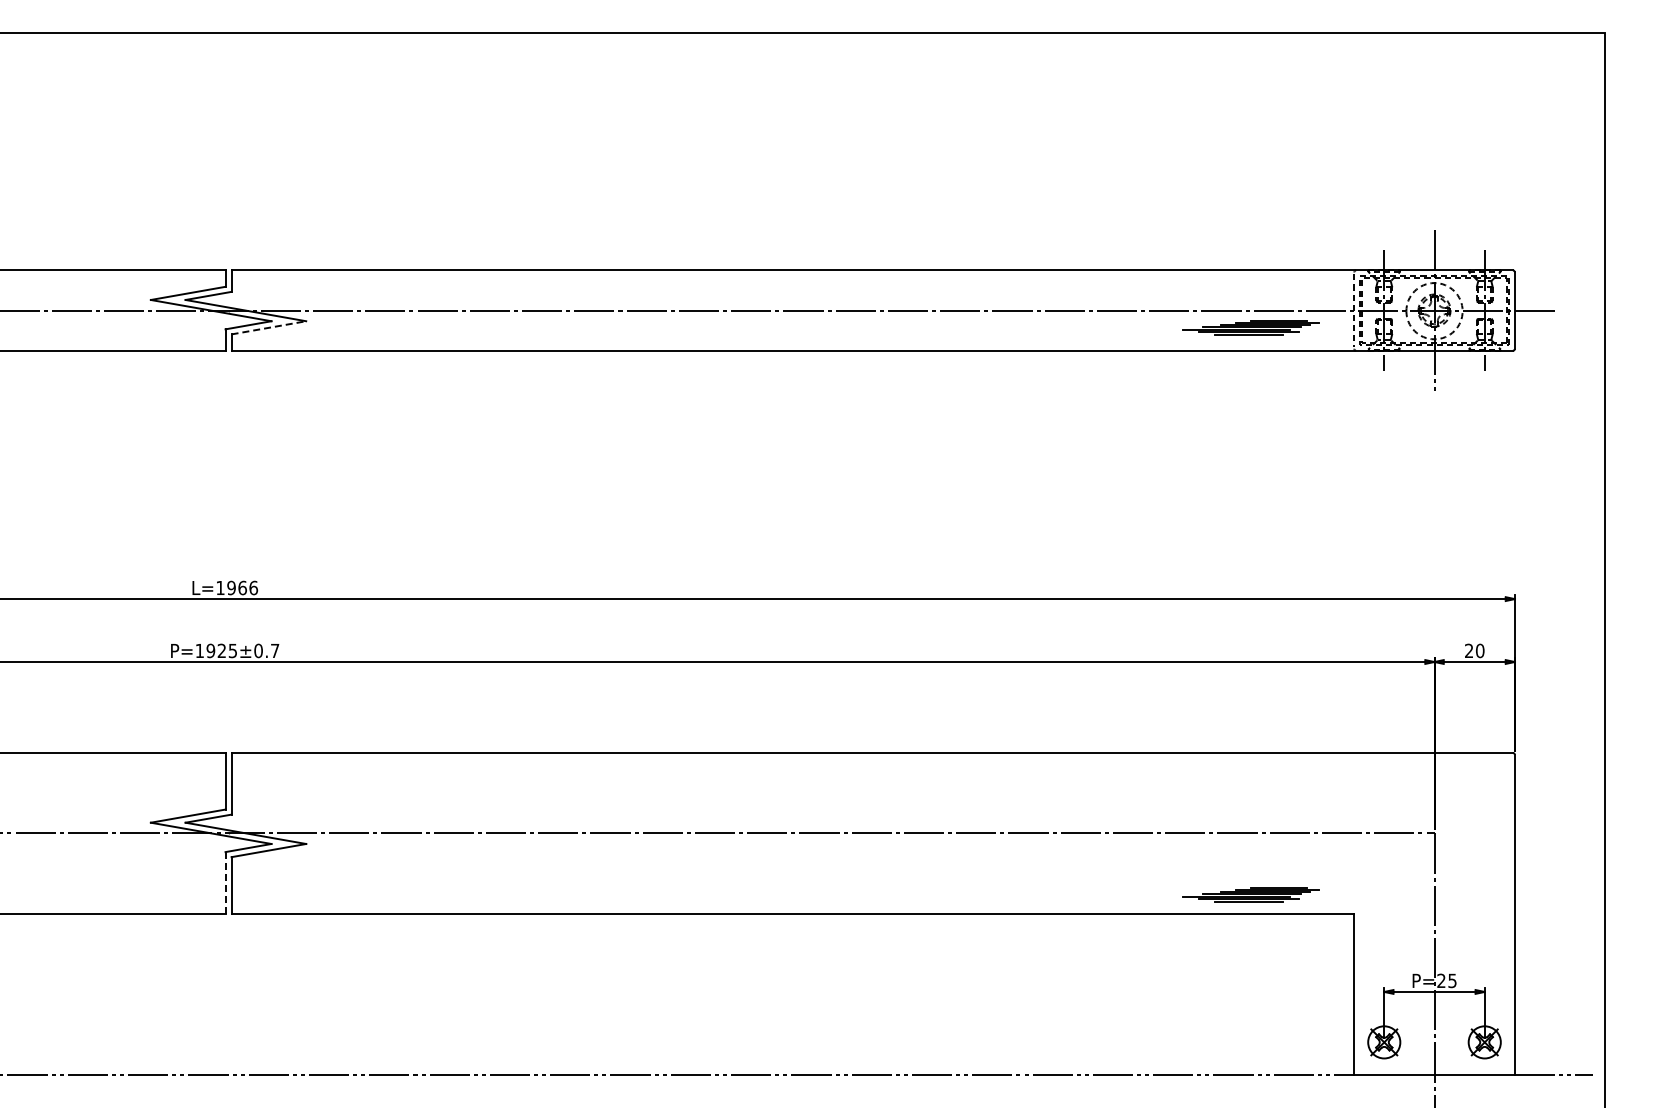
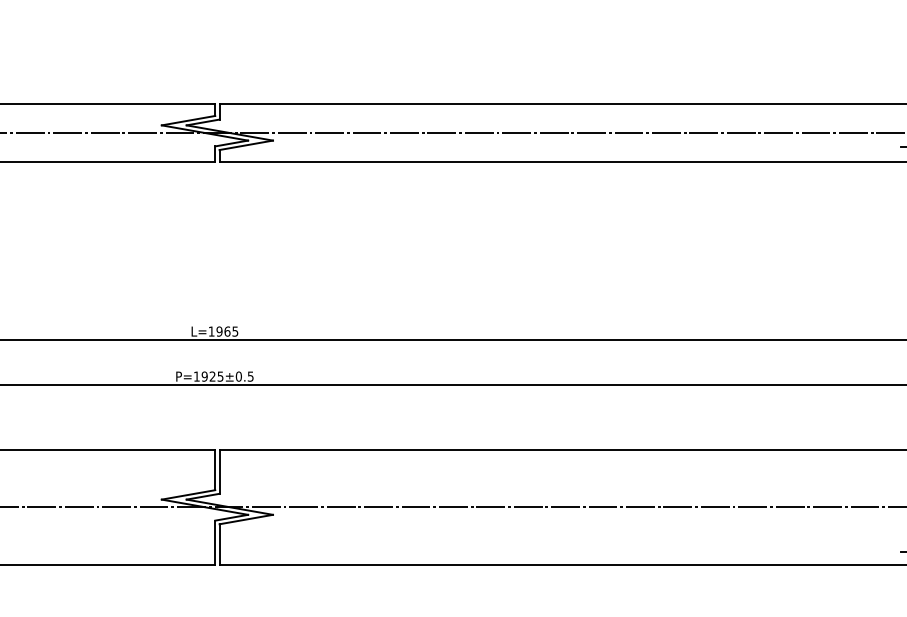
line: (268, 327) -> (246, 145), dashed -> solid
text: (253, 587) -> (235, 331), L=1966 -> L=1965
text: (275, 651) -> (251, 377), P=1925±0.7 -> P=1925±0.5
line: (225, 882) -> (215, 542), dashed -> solid

